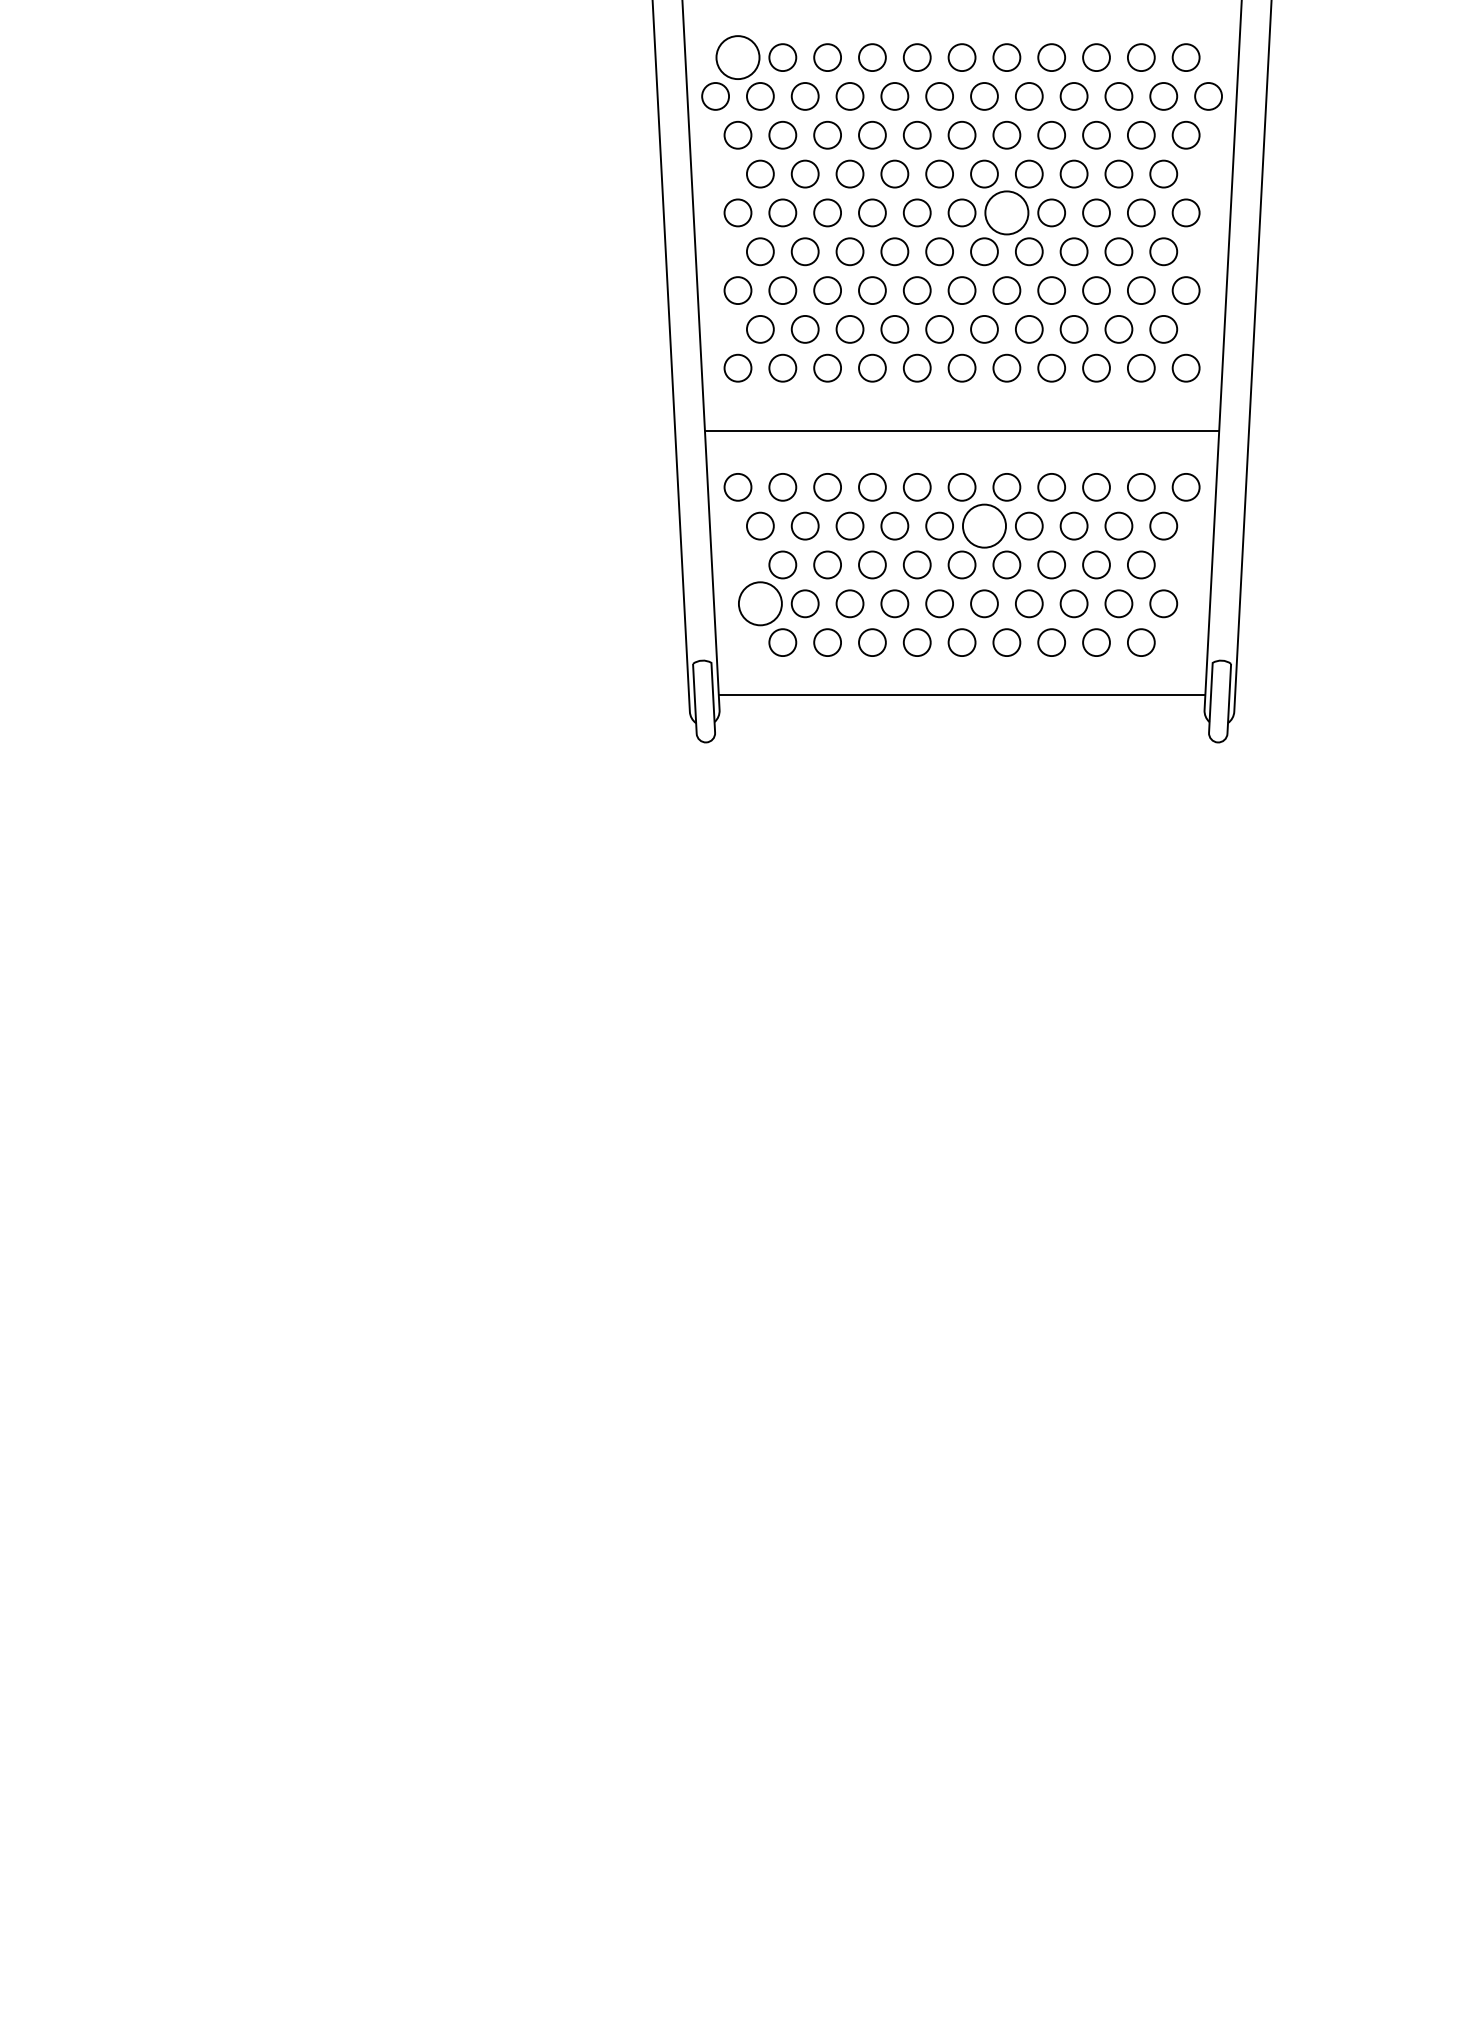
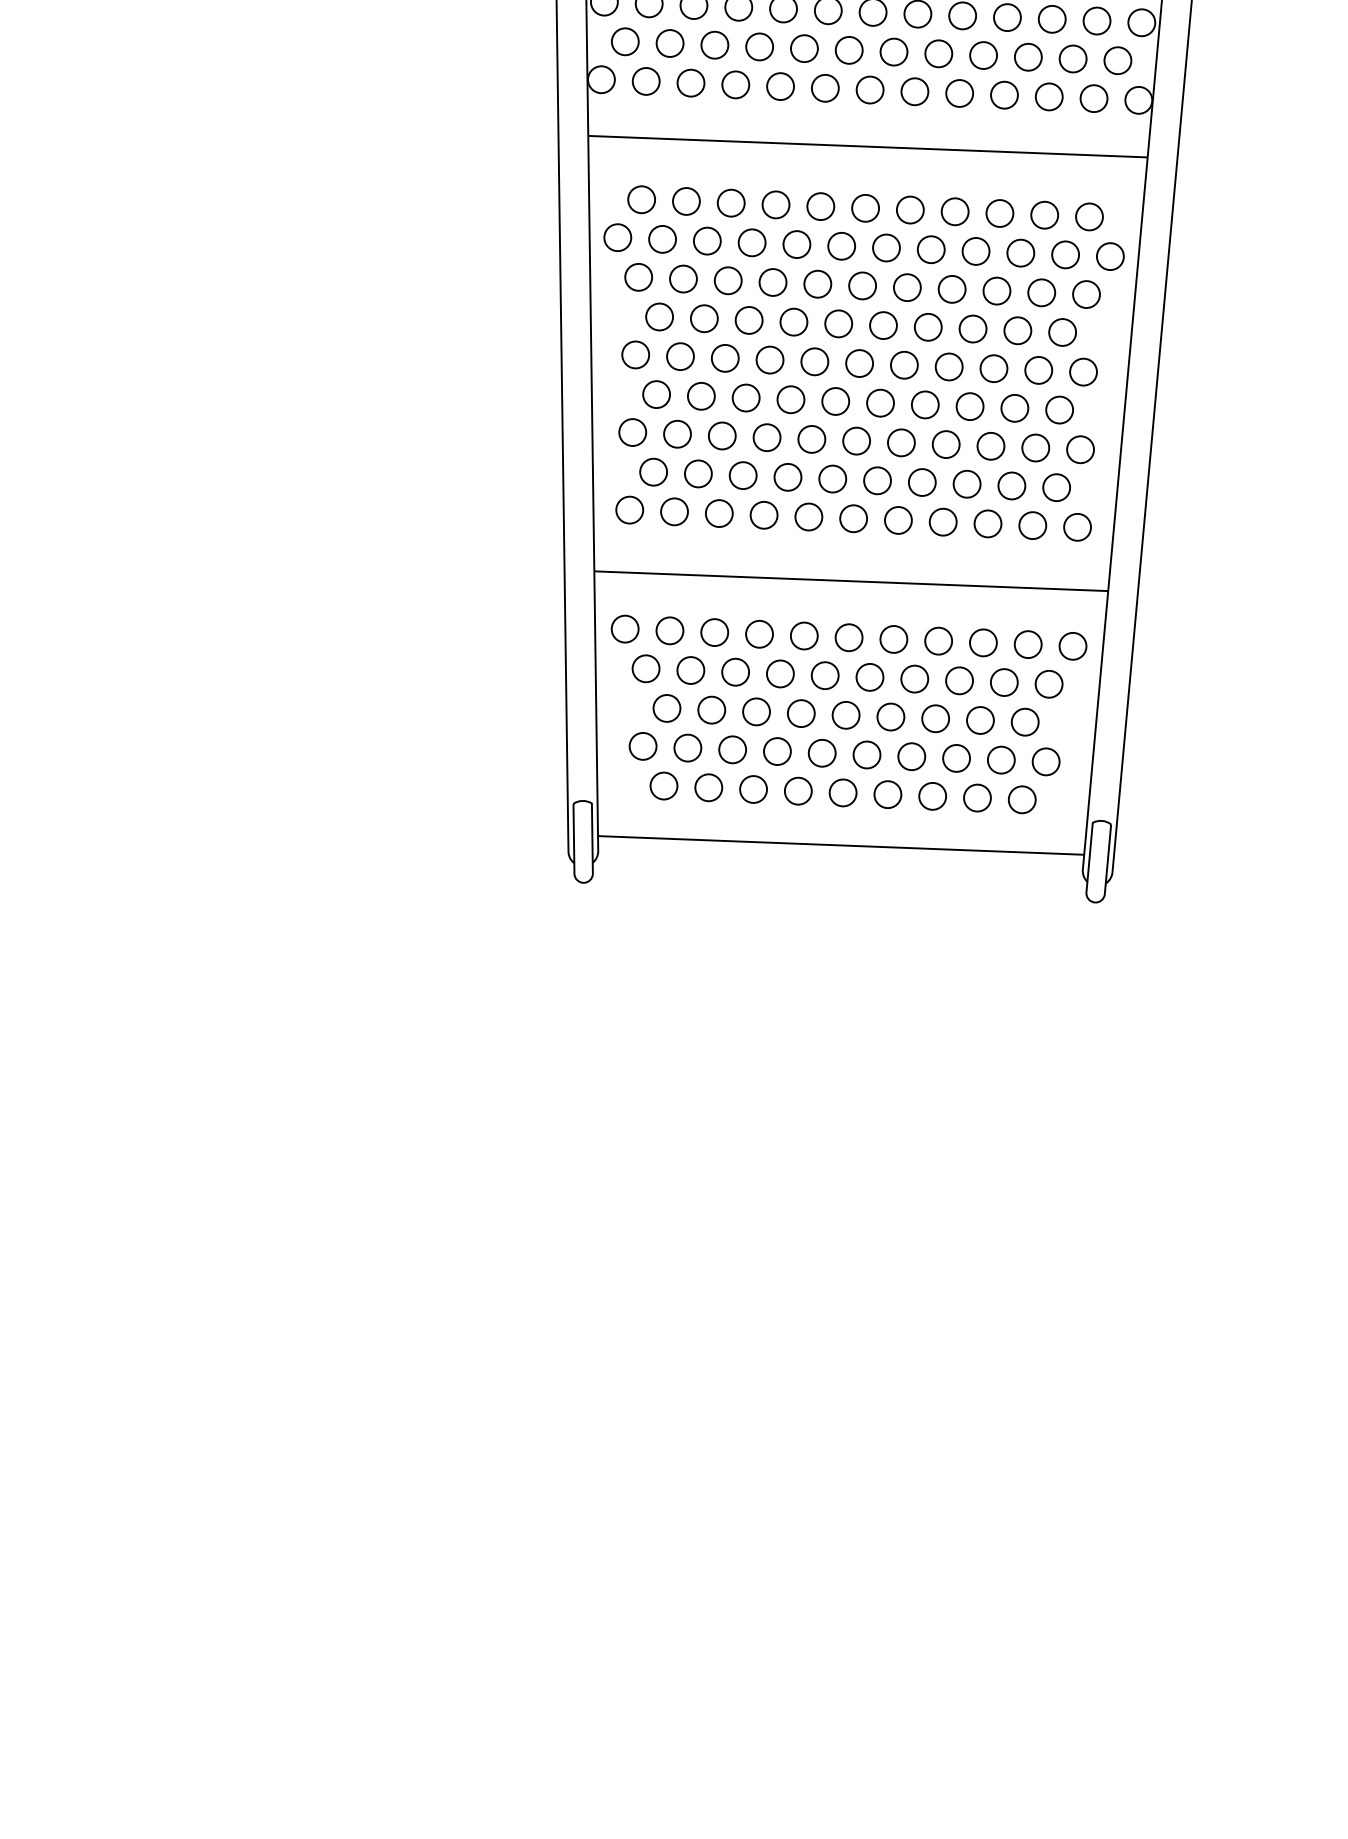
circle: (737, 57) -> (641, 199), size x0.62
circle: (1006, 212) -> (904, 364), size x0.62
circle: (984, 525) -> (870, 676), size x0.62
circle: (759, 603) -> (642, 746), size x0.62

